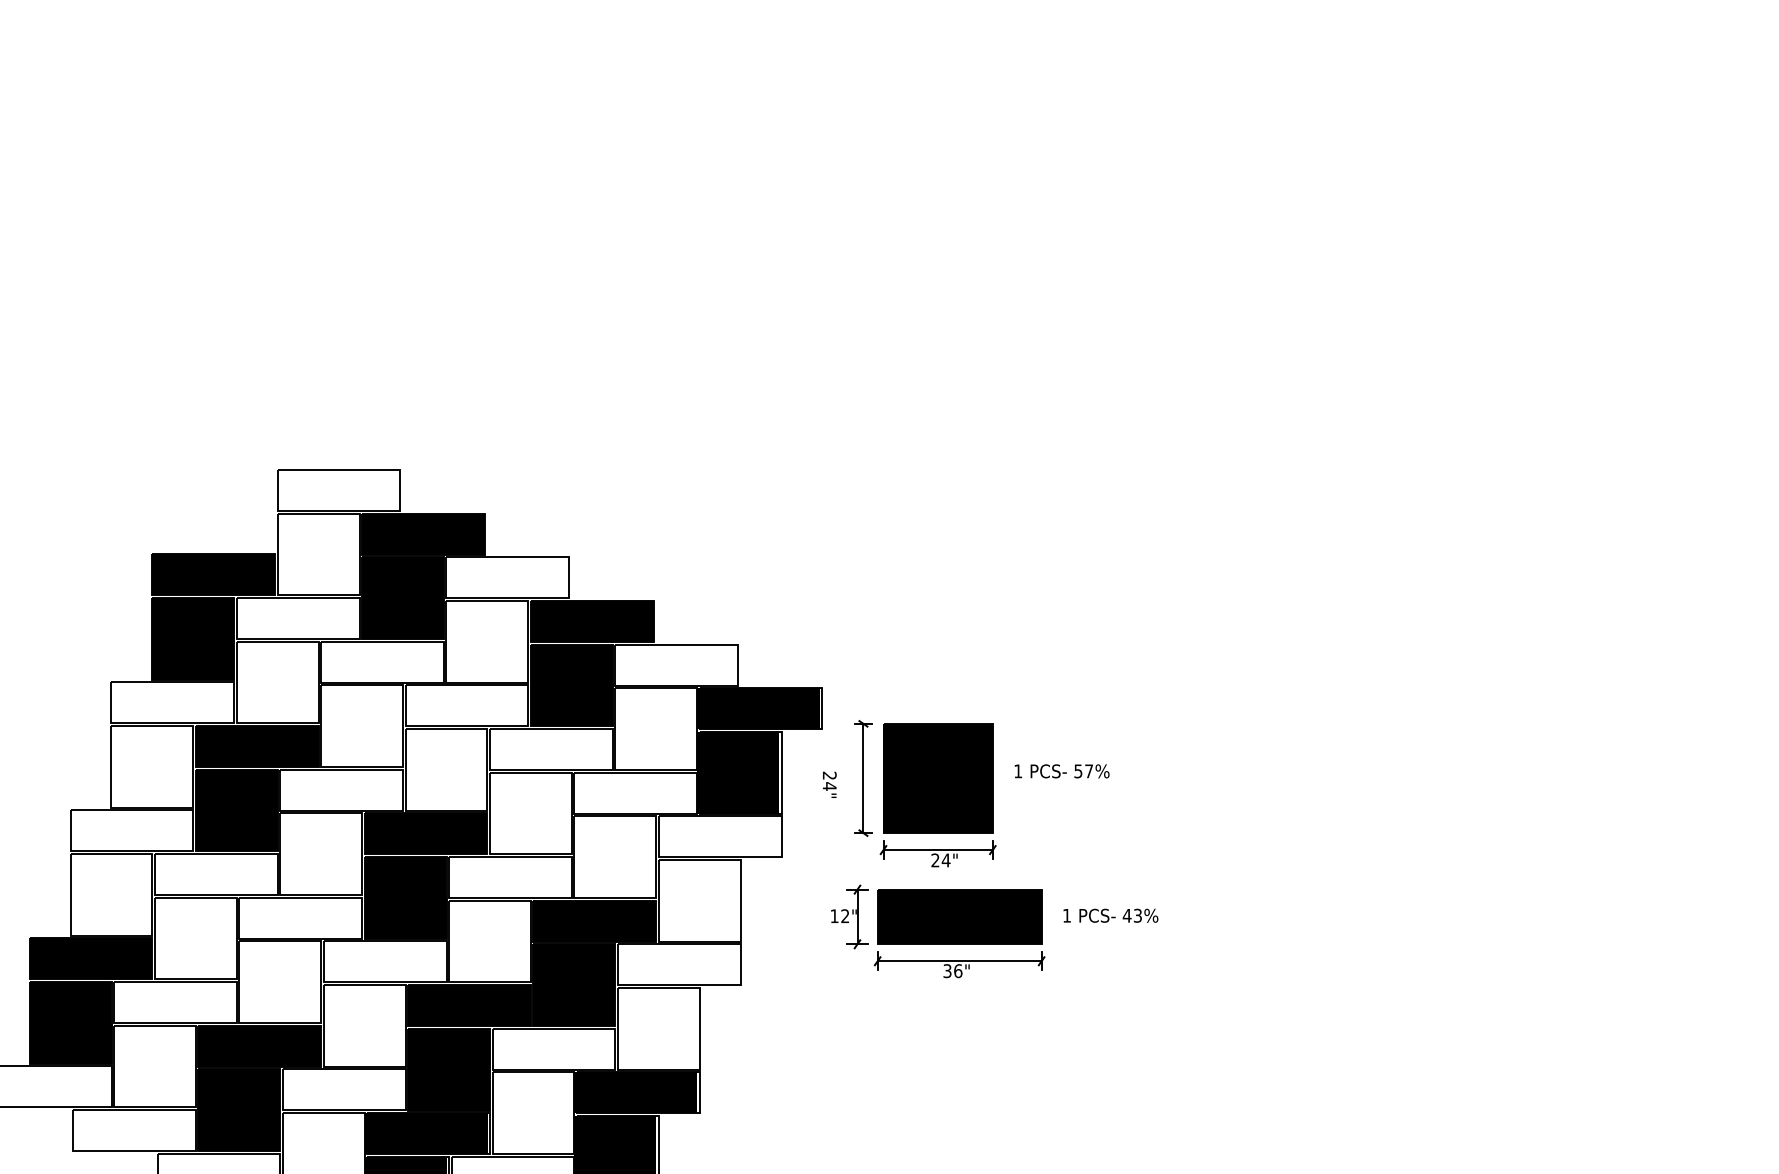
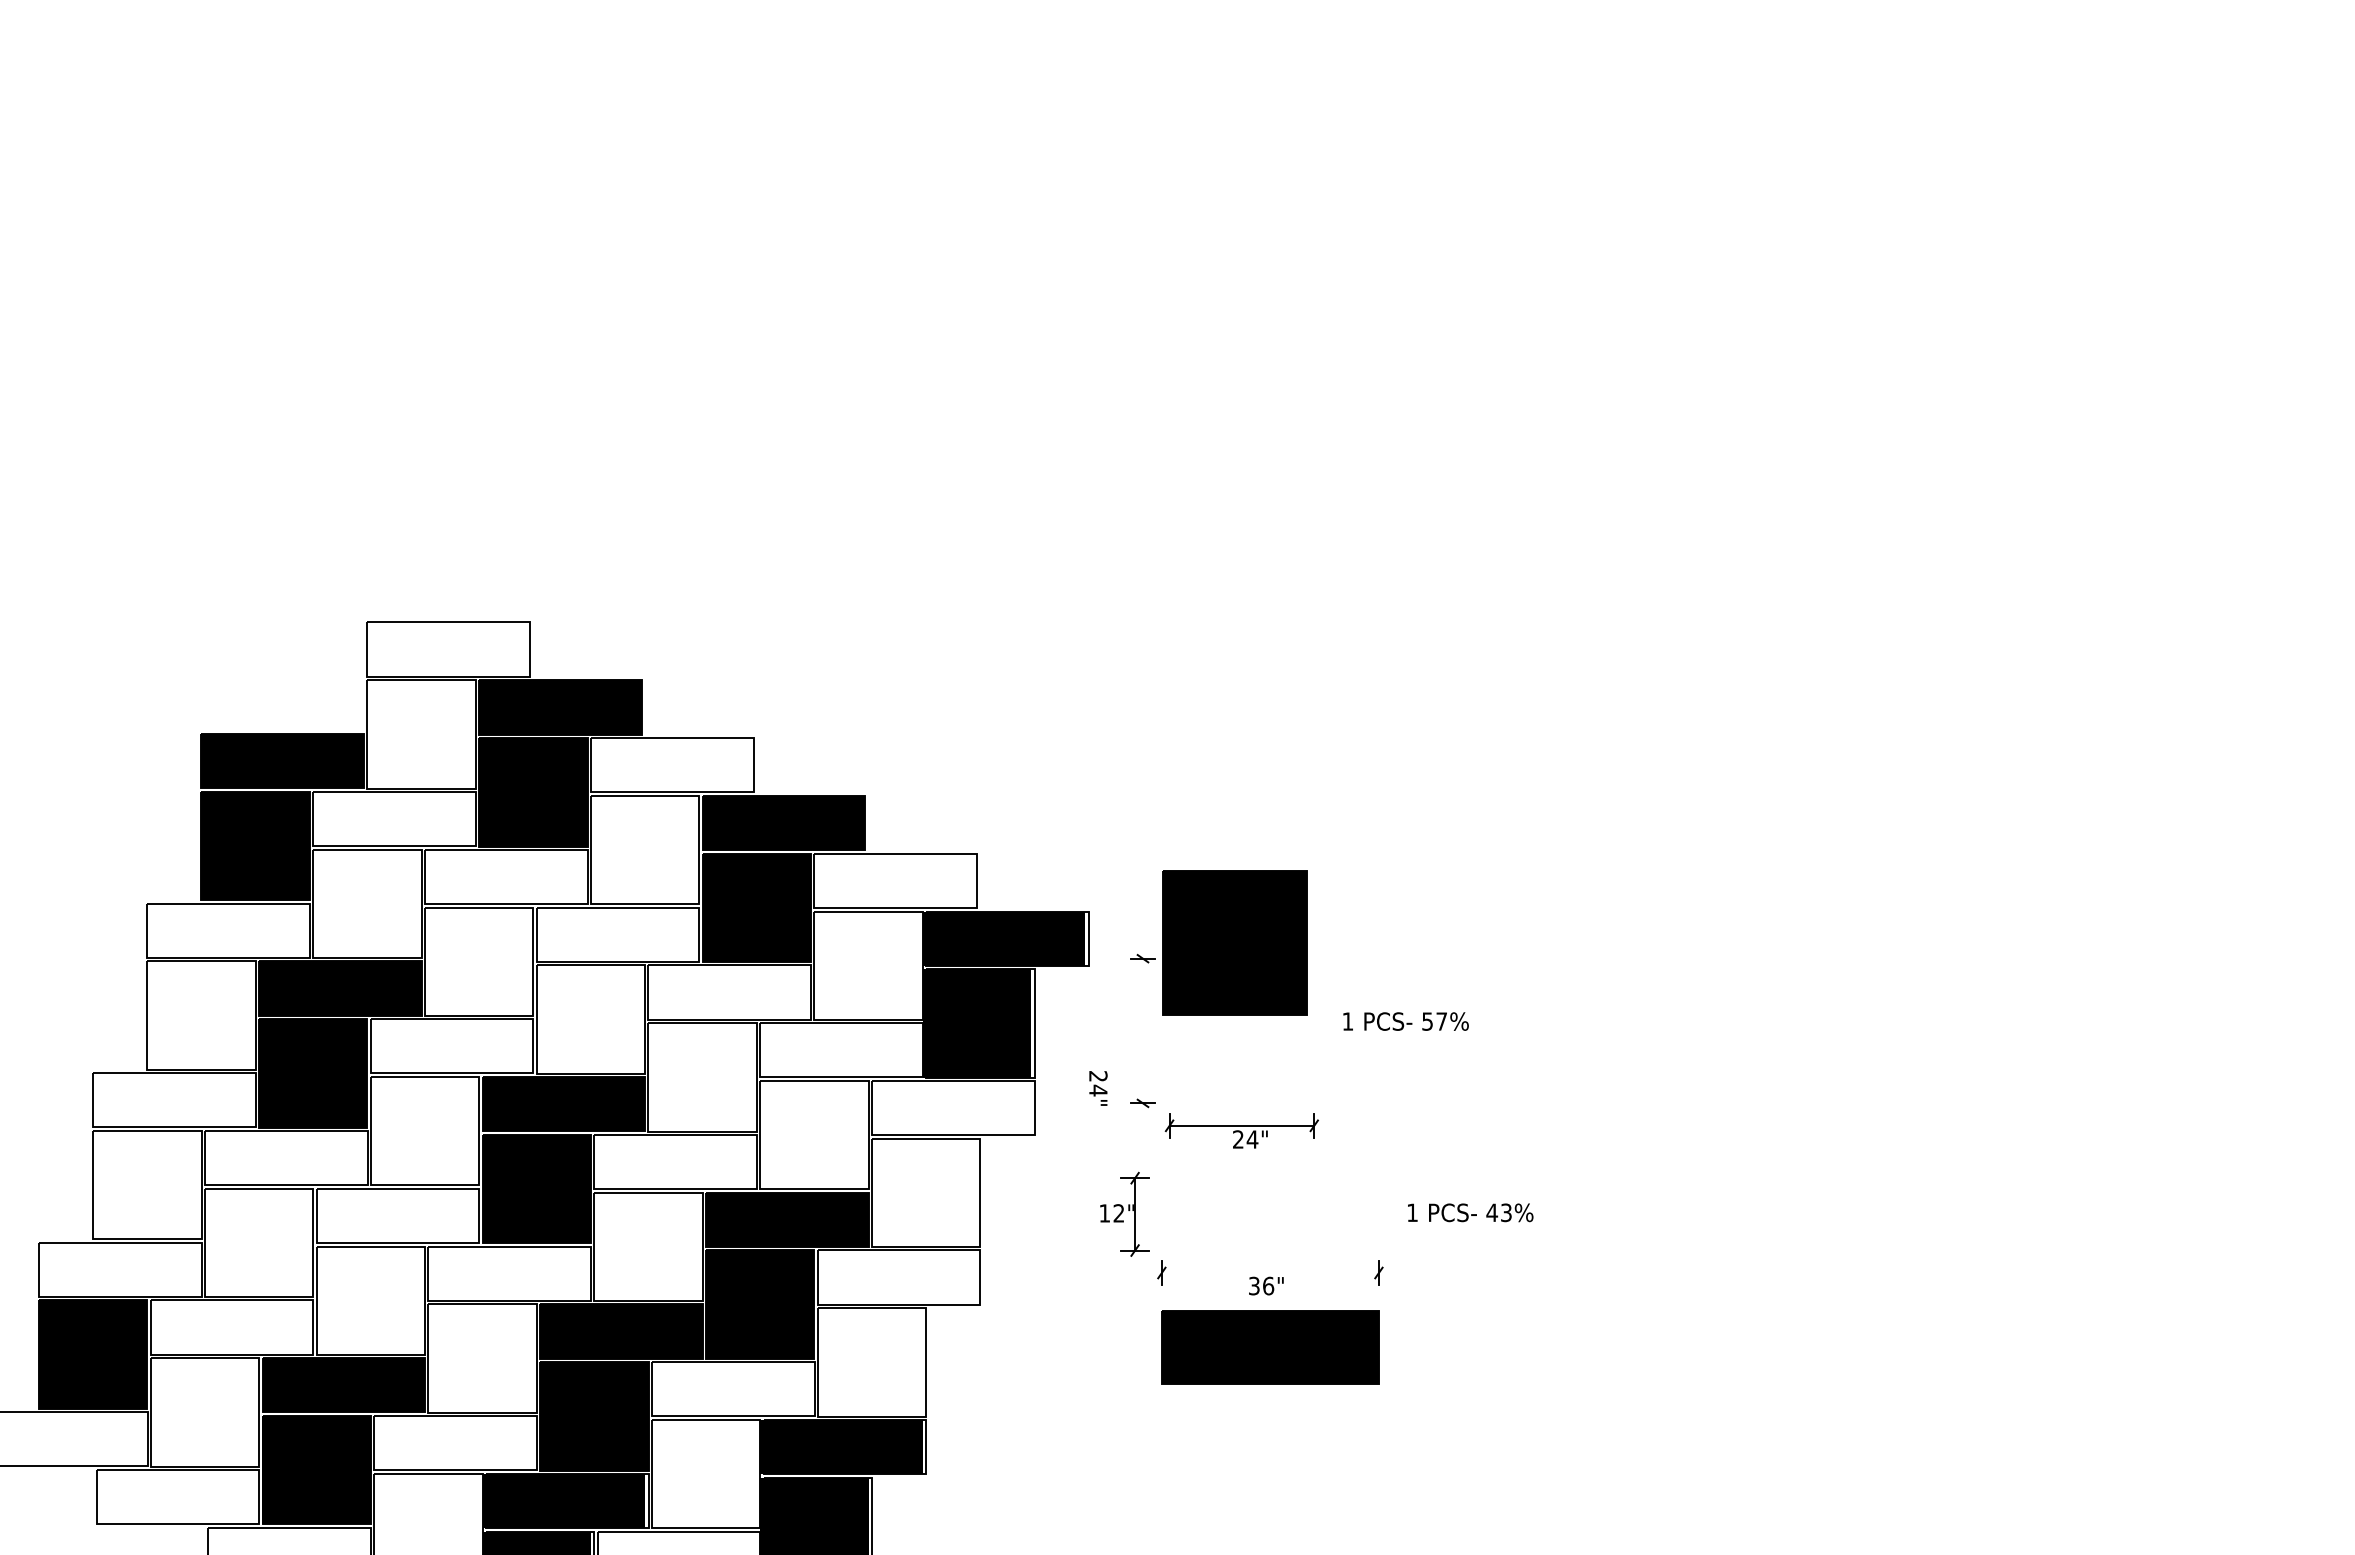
line: (863, 778) -> (1142, 1030), removed
part: (937, 778) -> (1234, 942), moved
text: (829, 784) -> (1098, 1088), moved
part: (959, 917) -> (1270, 1347), moved
fill: (91, 958) -> (120, 1269), removed
line: (958, 960) -> (1269, 1272), removed

